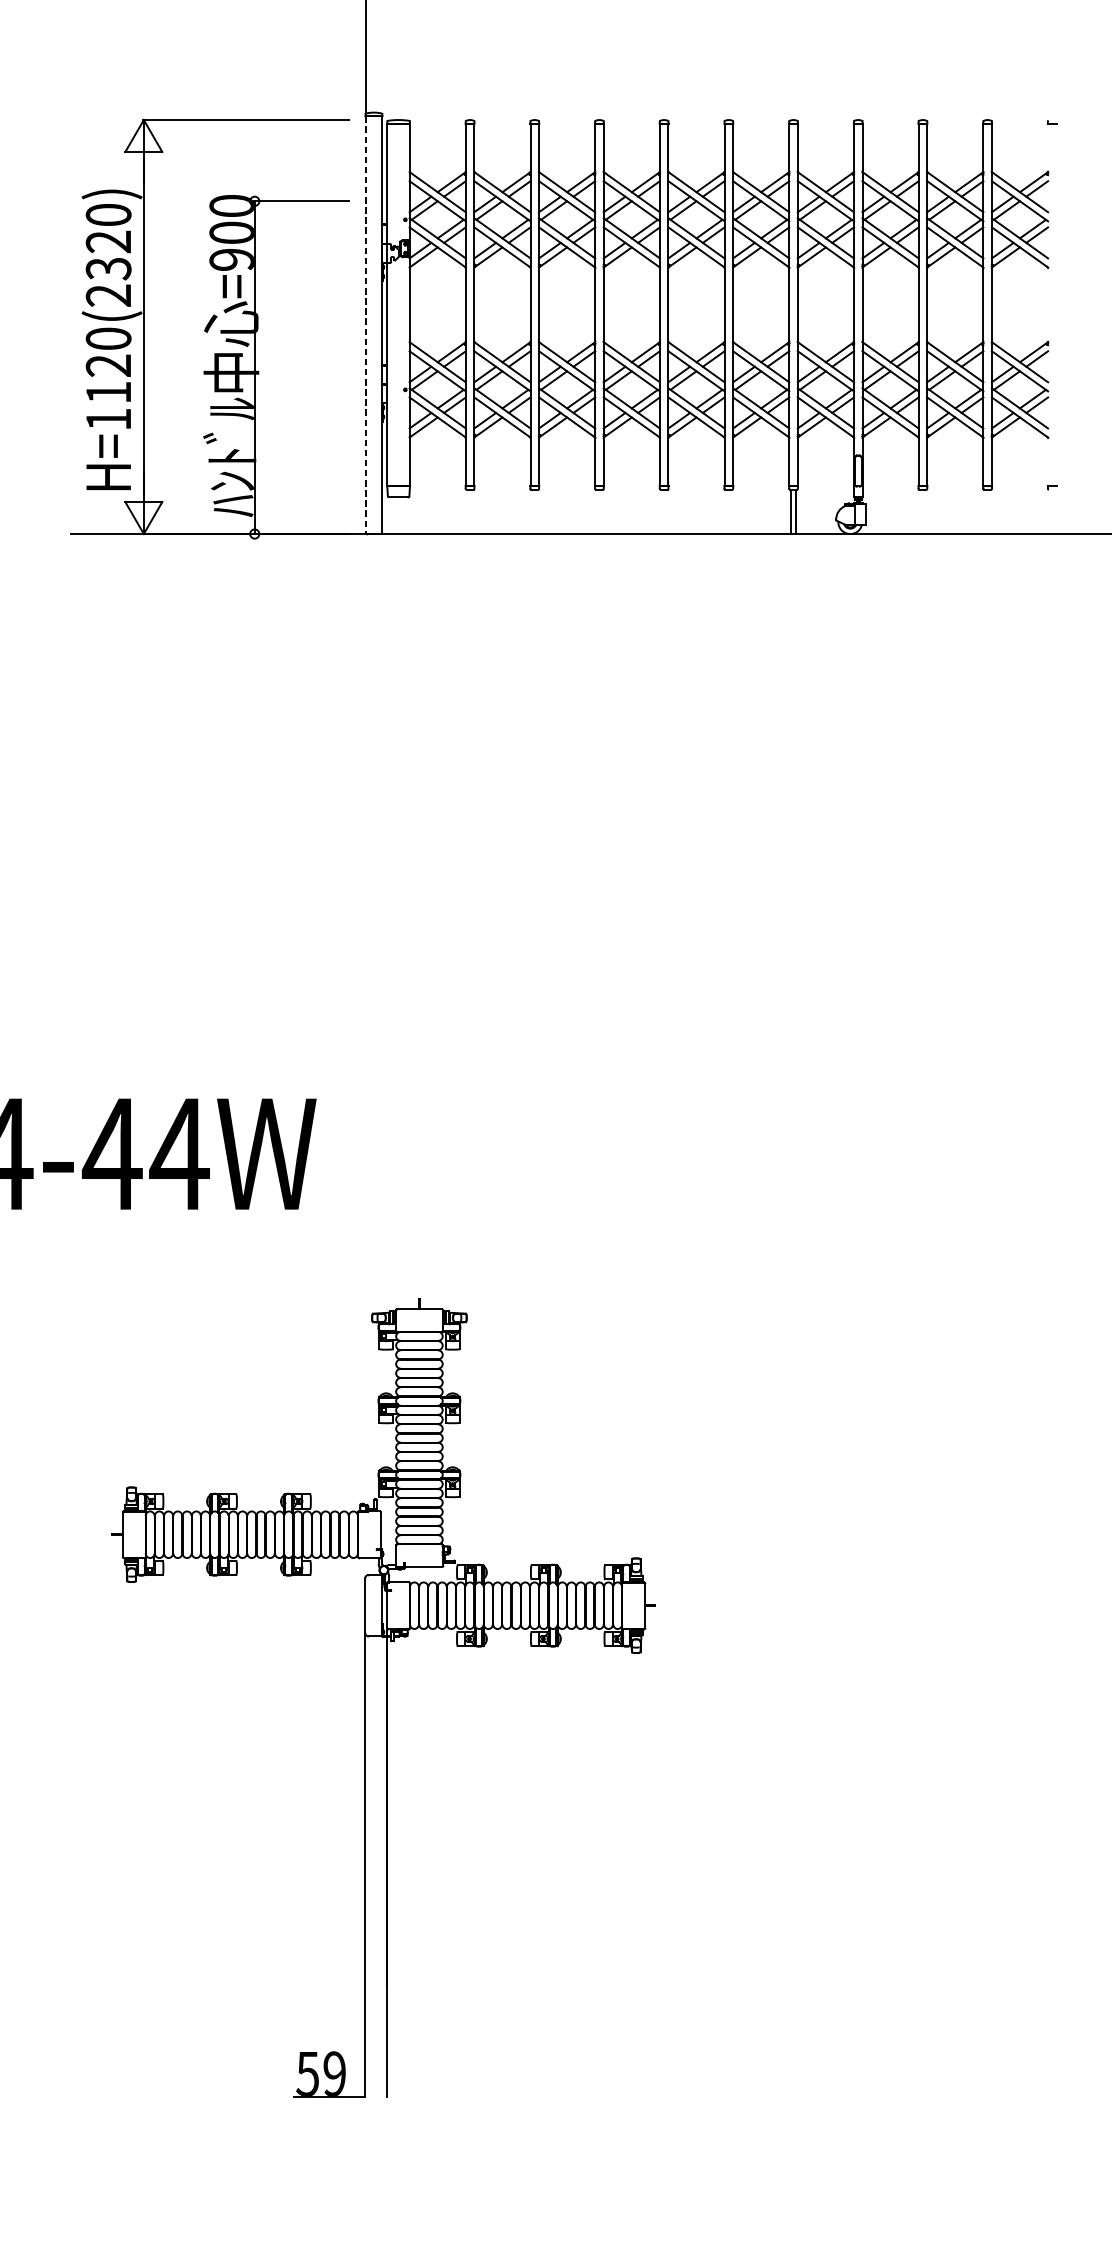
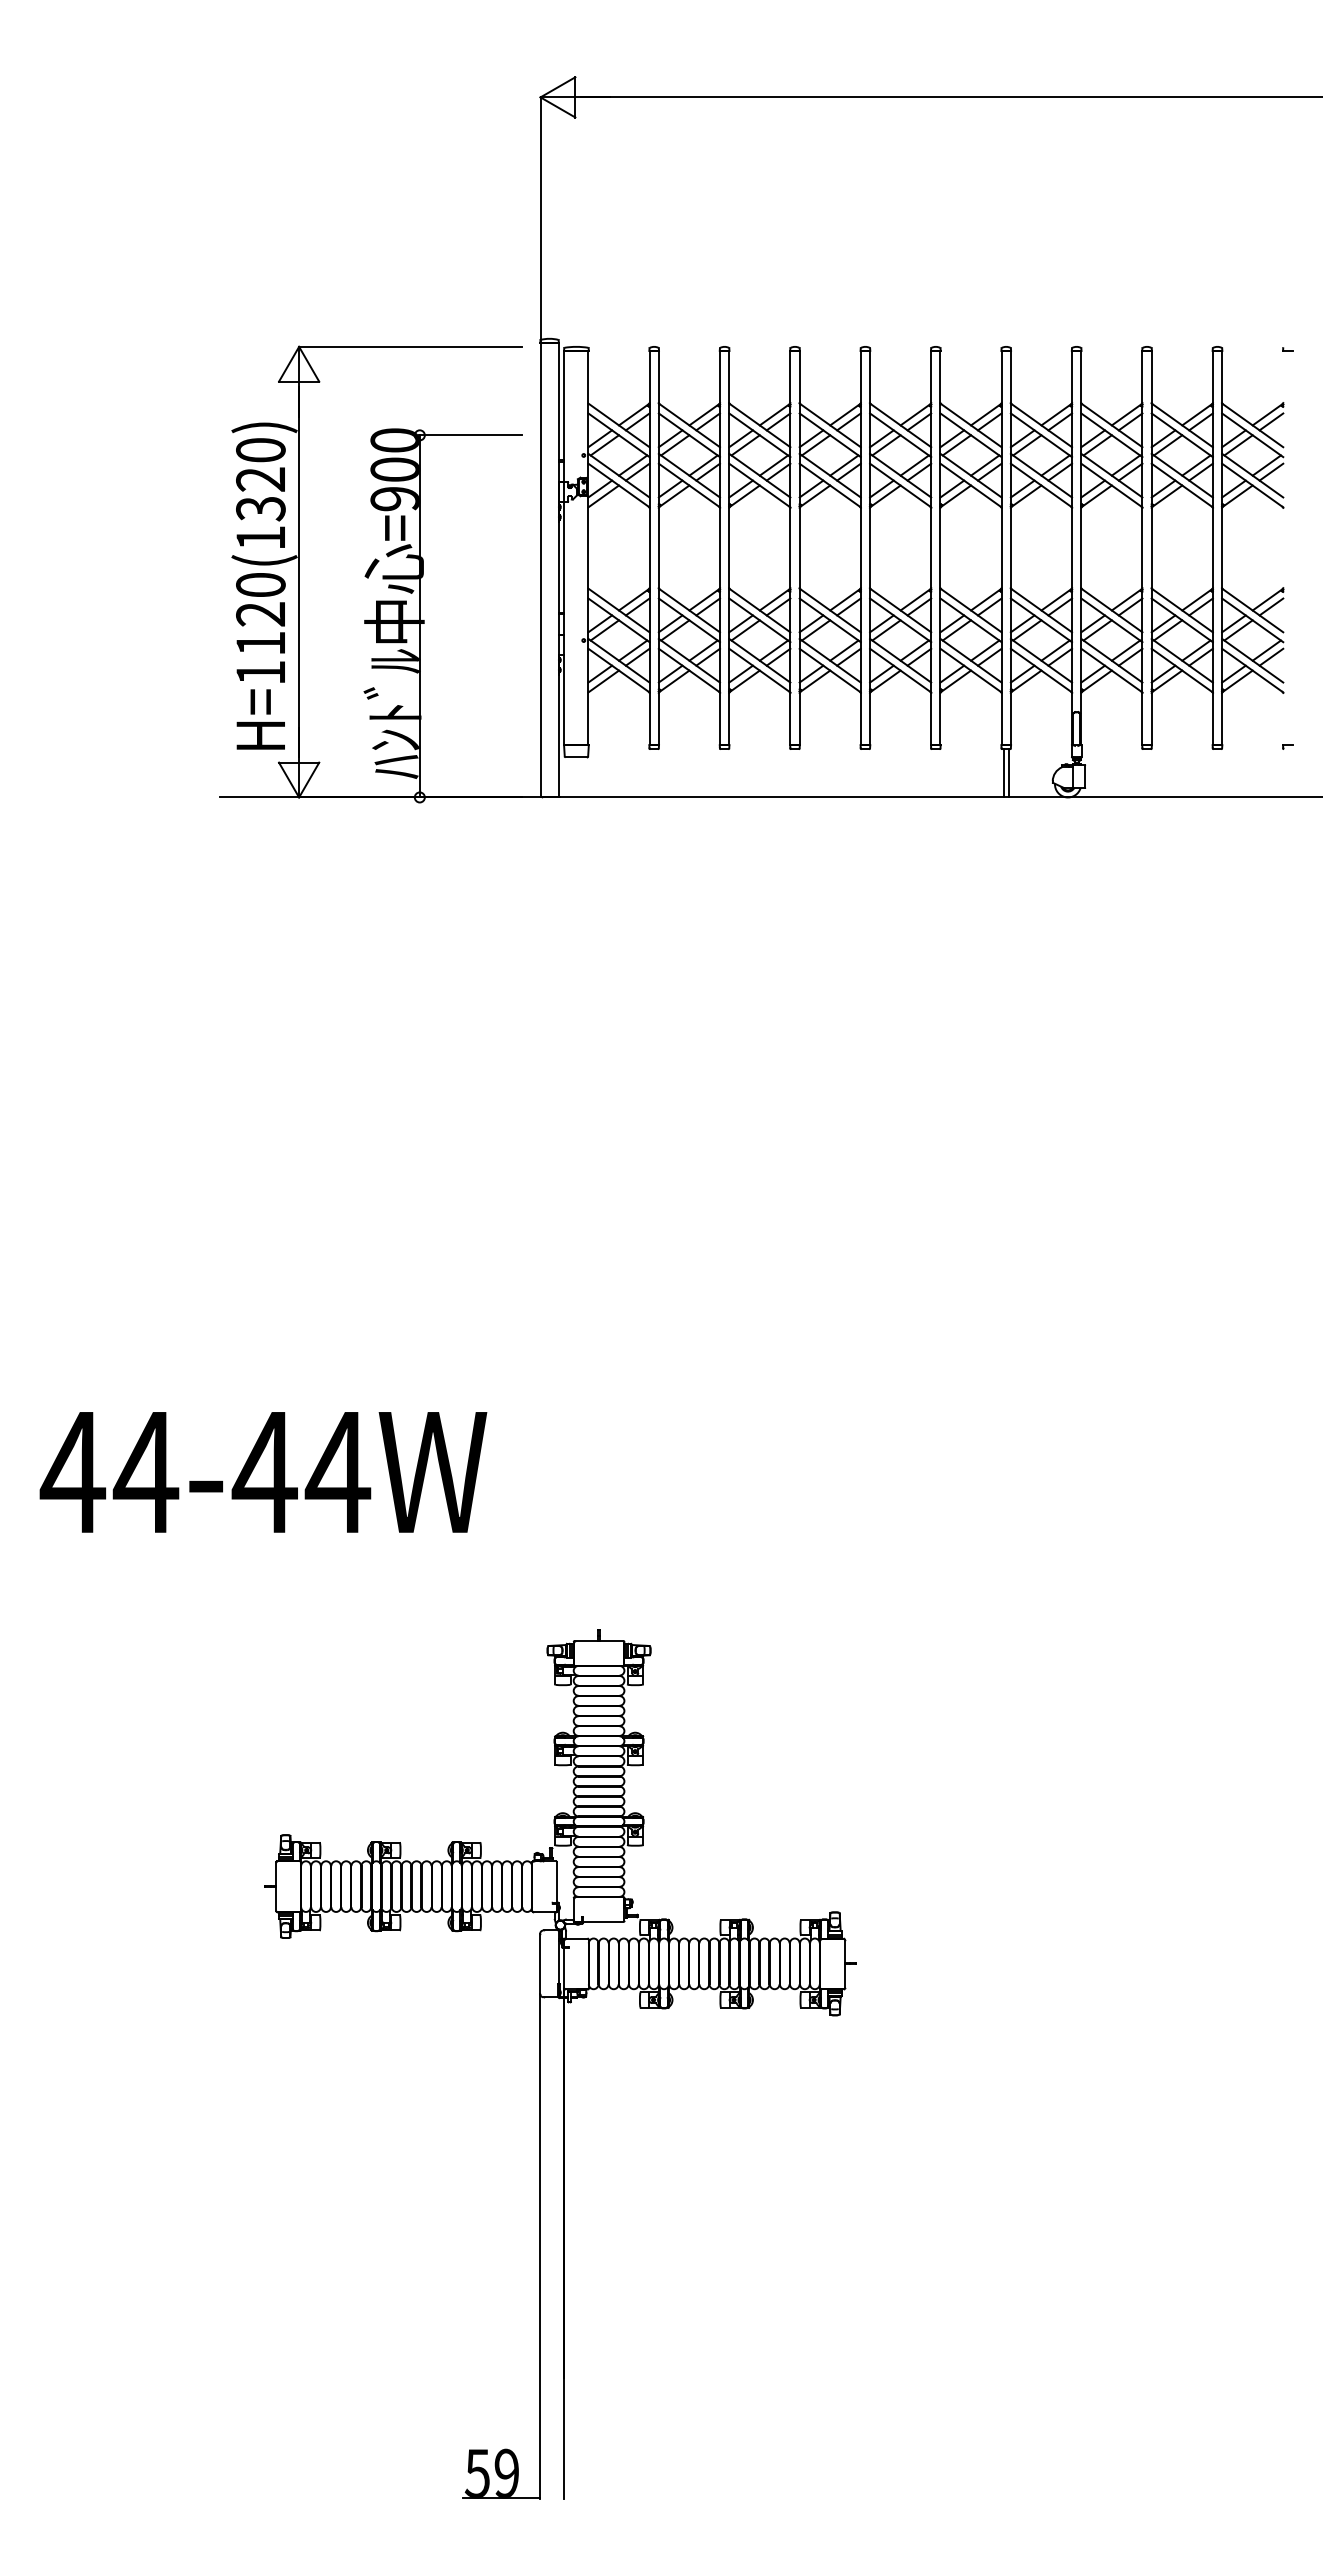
text: (108, 296) -> (260, 538), H=1120(2320) -> H=1120(1320)
line: (365, 325) -> (540, 570), dashed -> solid

